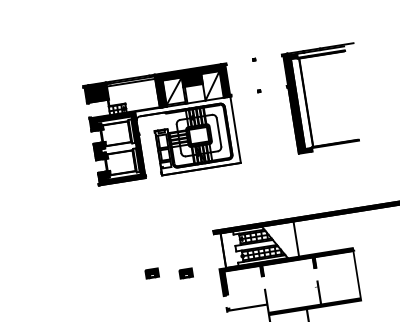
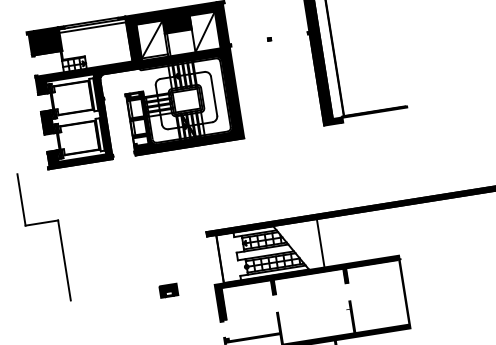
fill: (187, 135) -> (170, 100), added
part: (95, 225) -> (43, 224), added
part: (151, 273) -> (120, 290), removed

